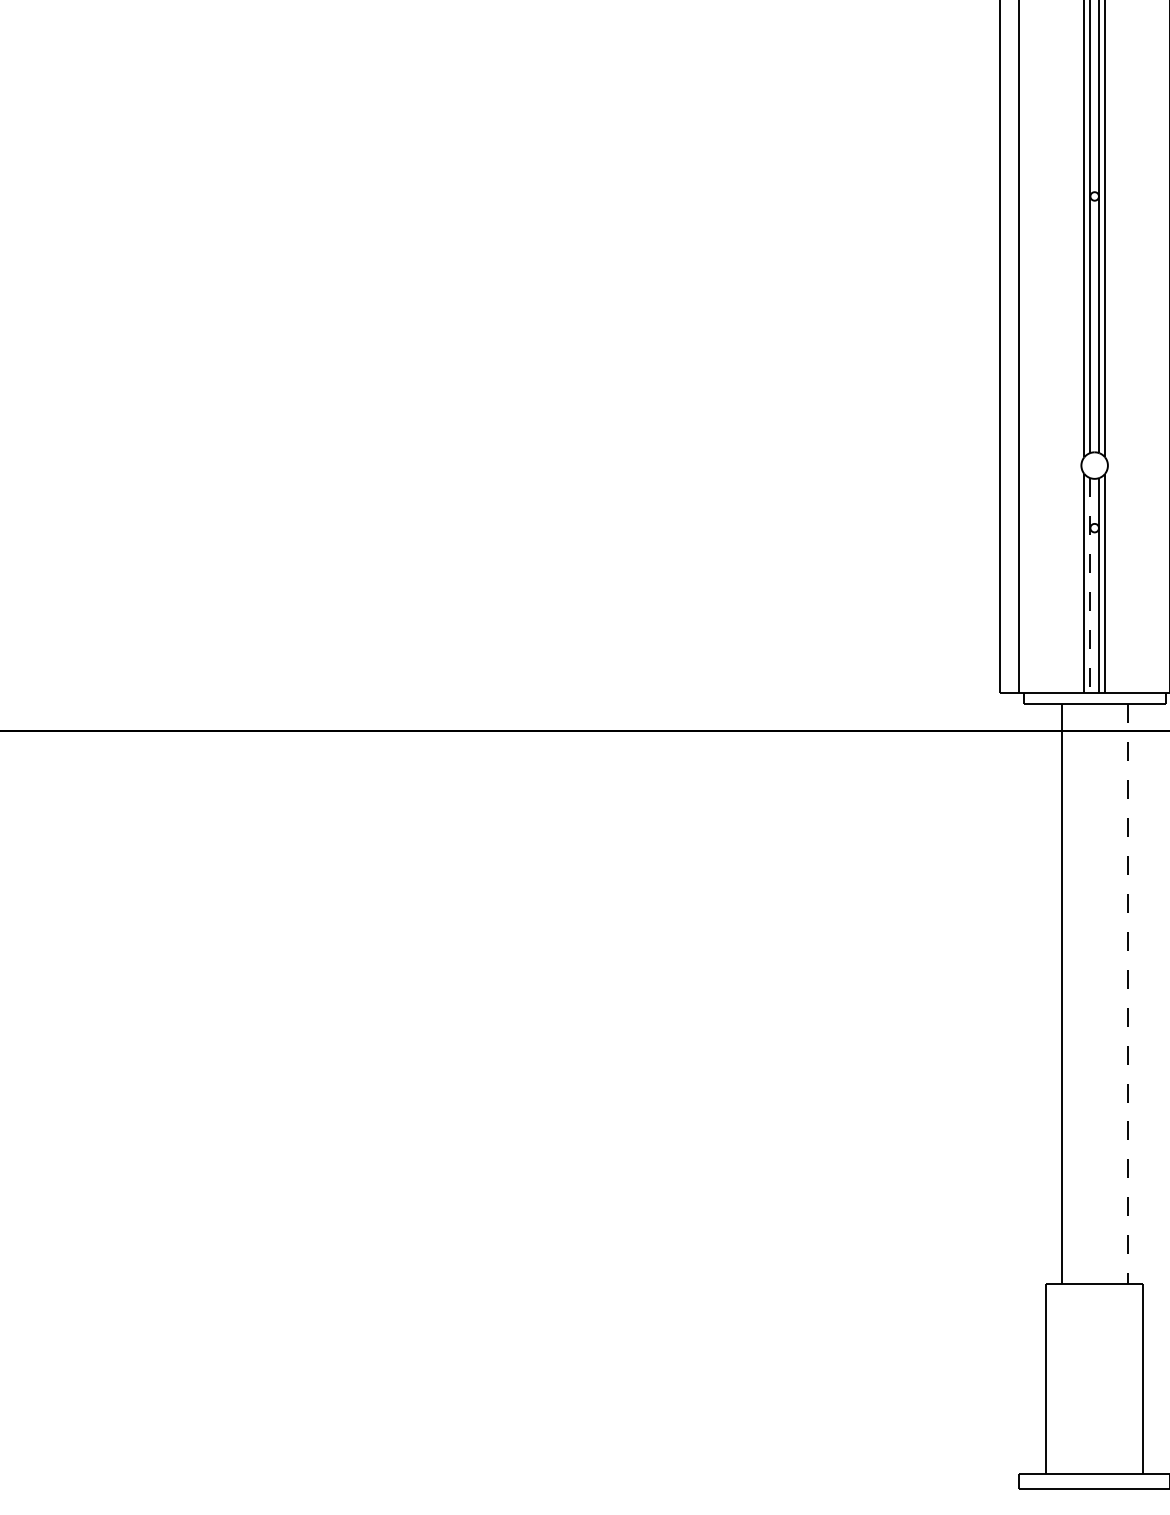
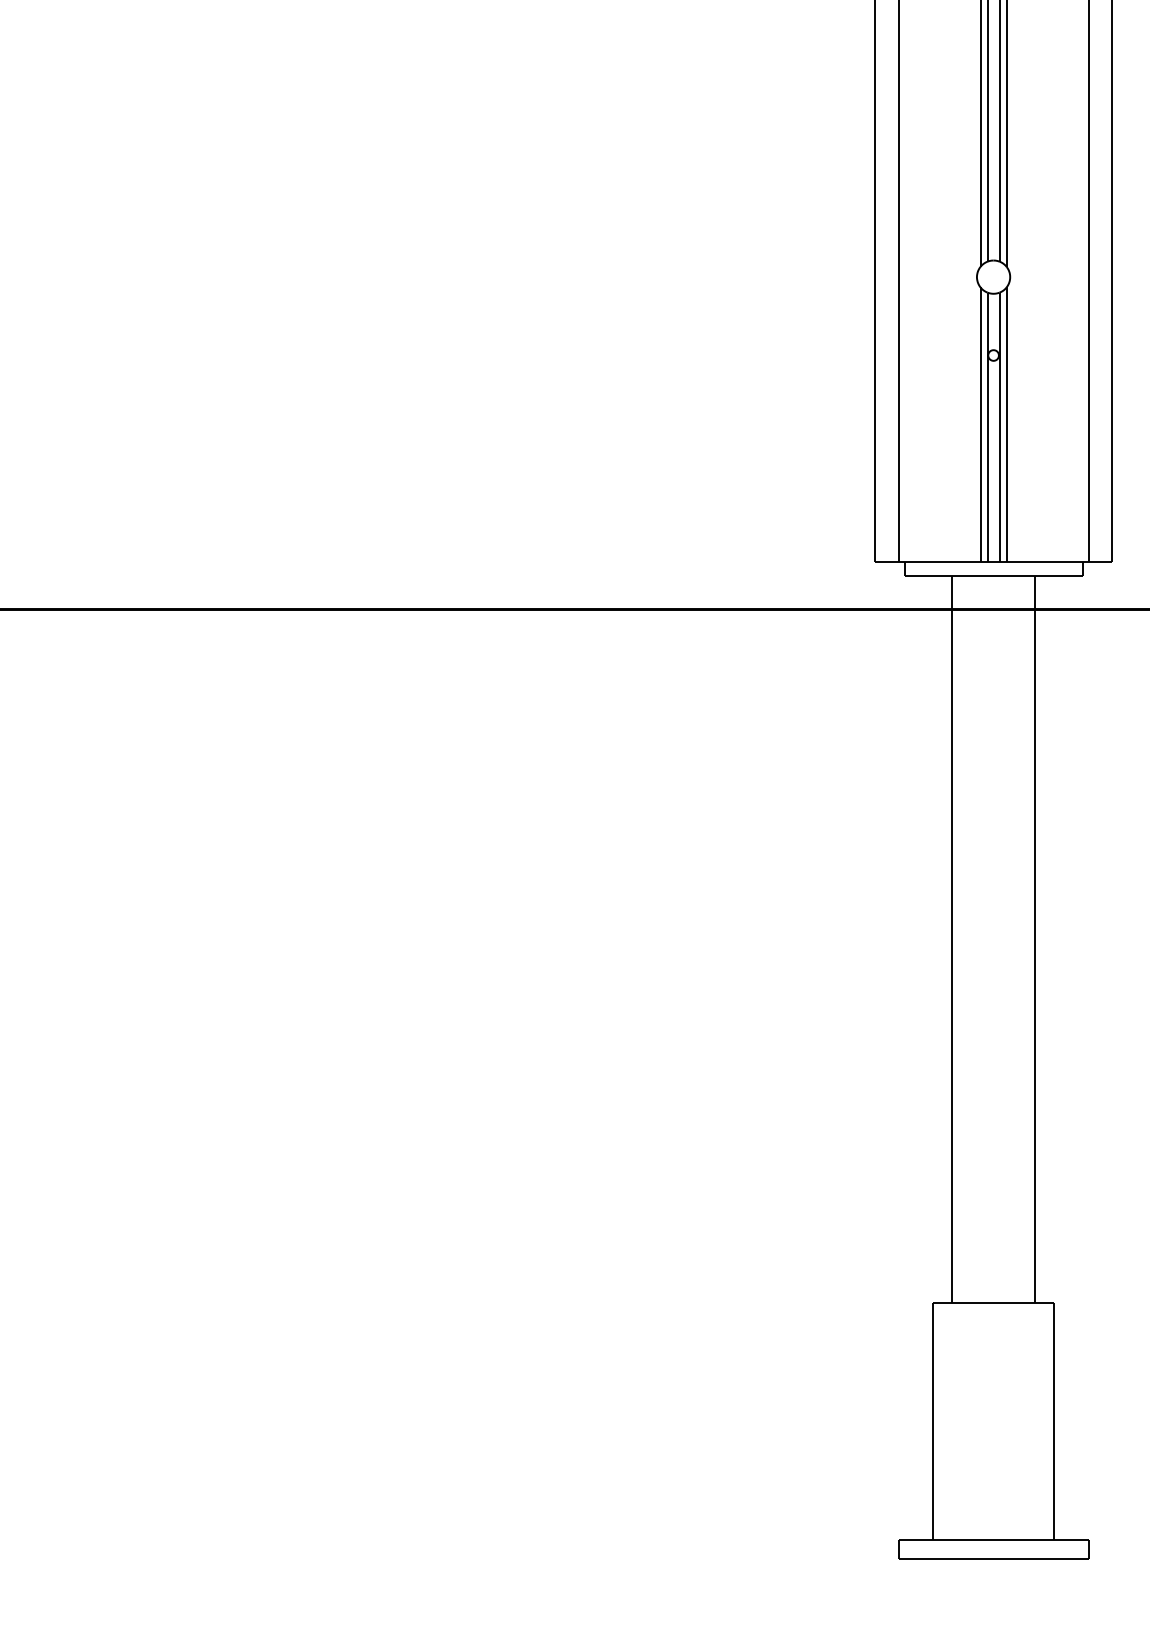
line: (1089, 585) -> (987, 427), dashed -> solid
line: (1127, 994) -> (1034, 939), dashed -> solid

